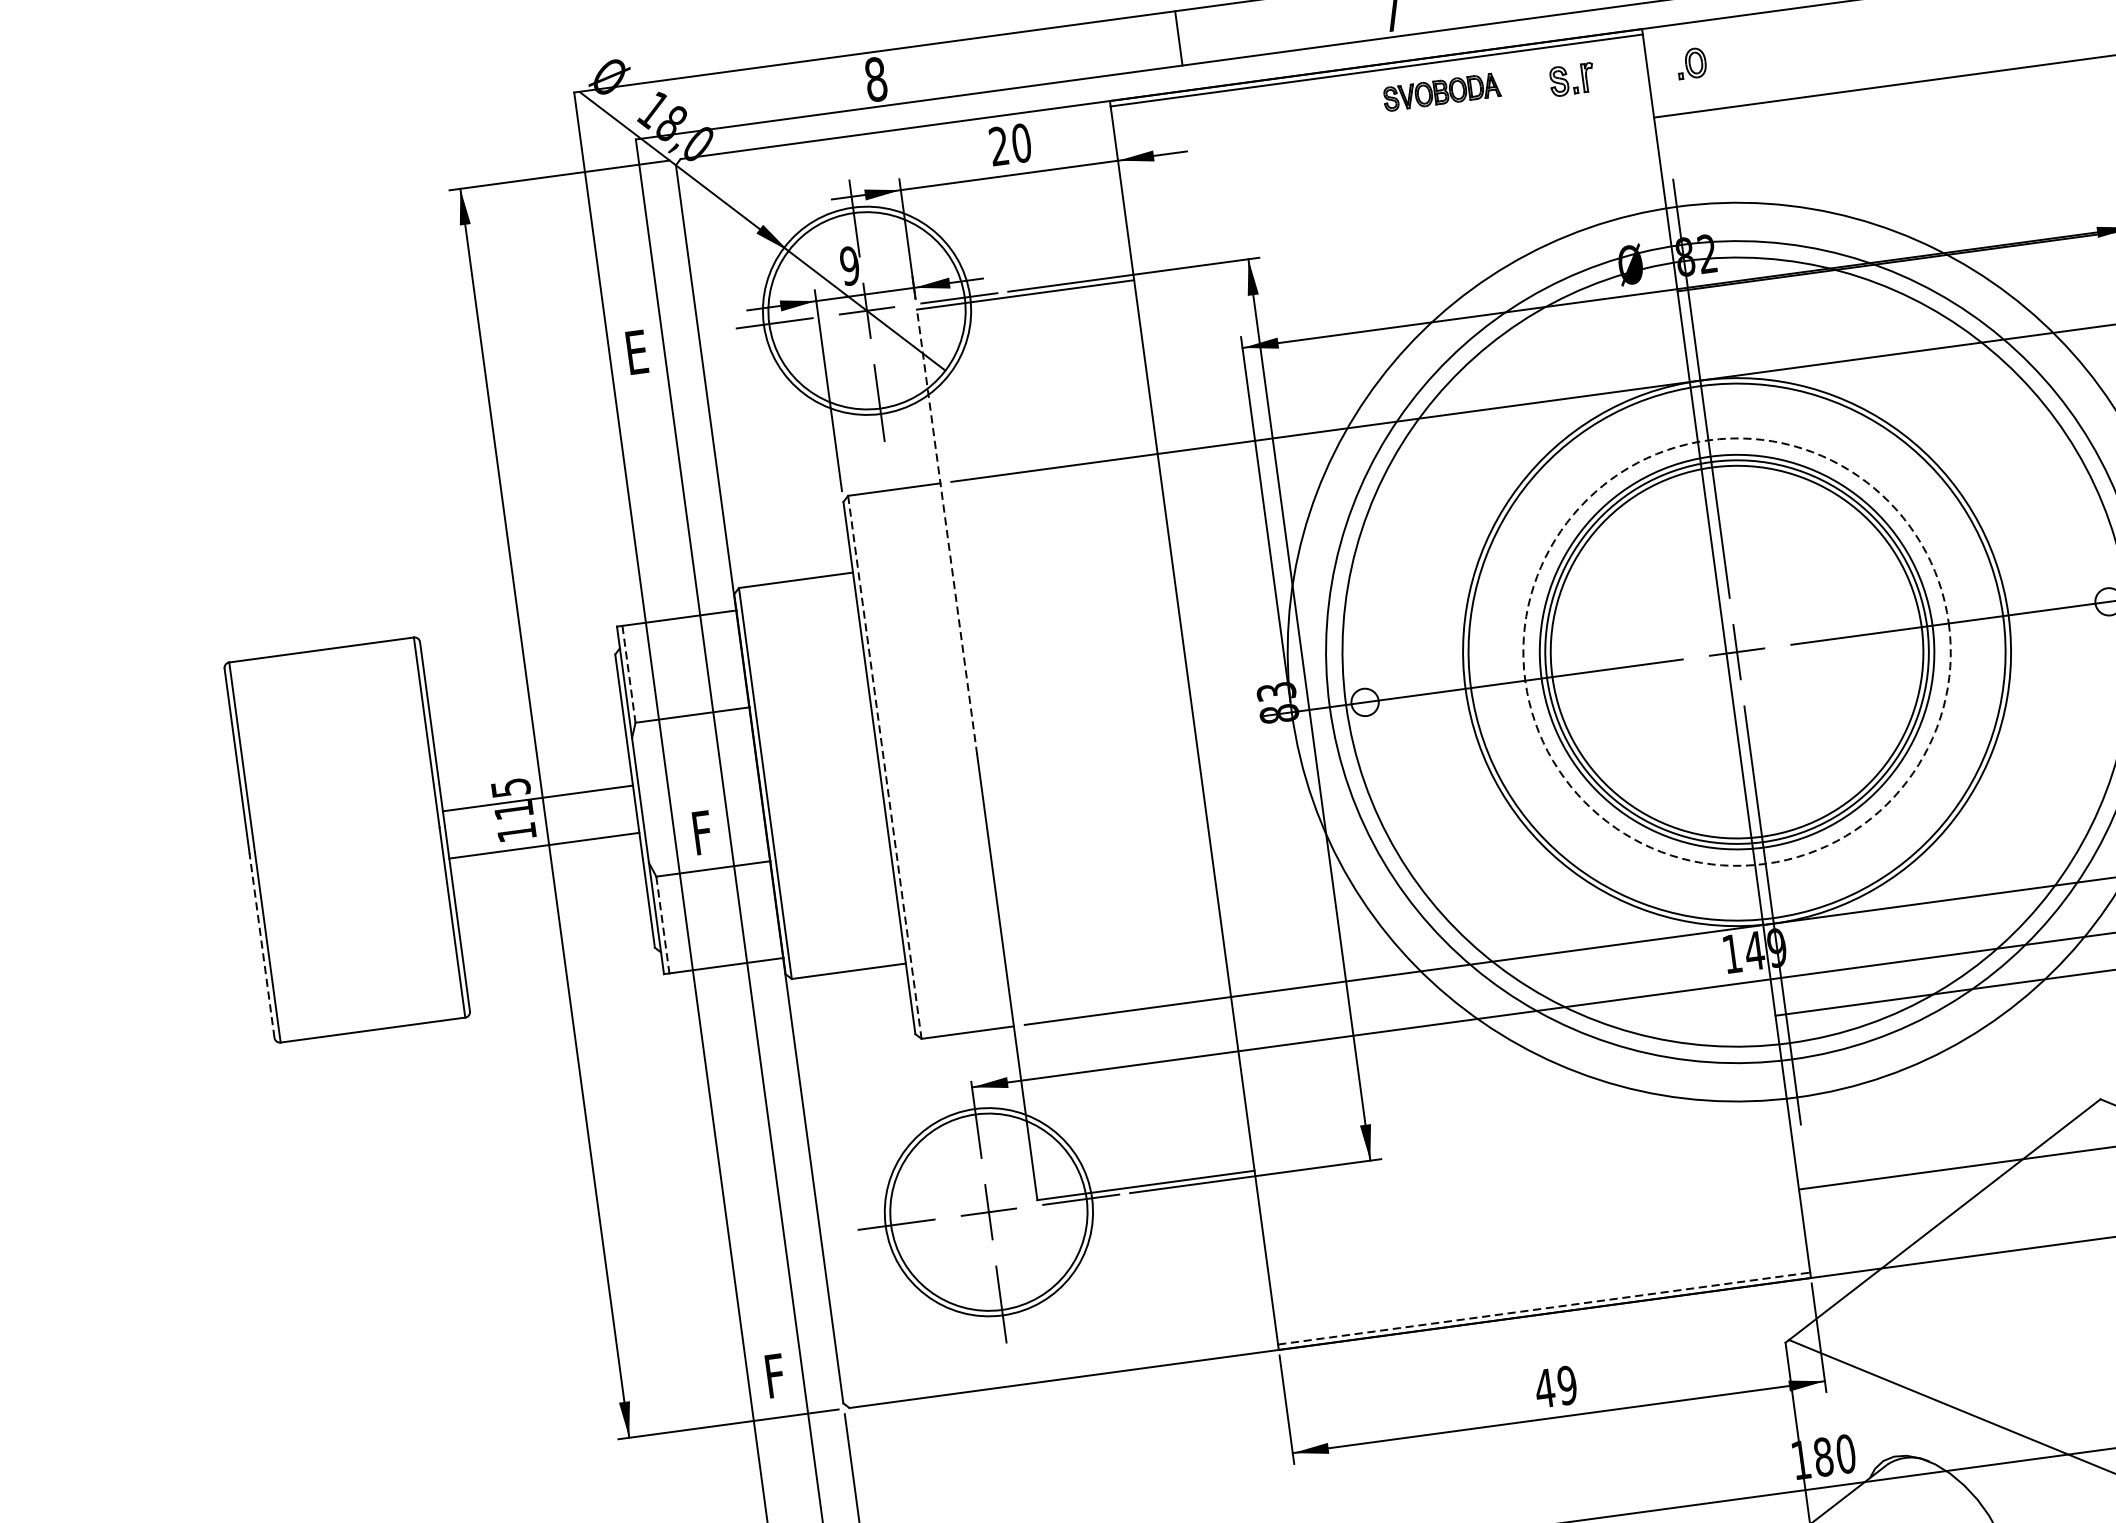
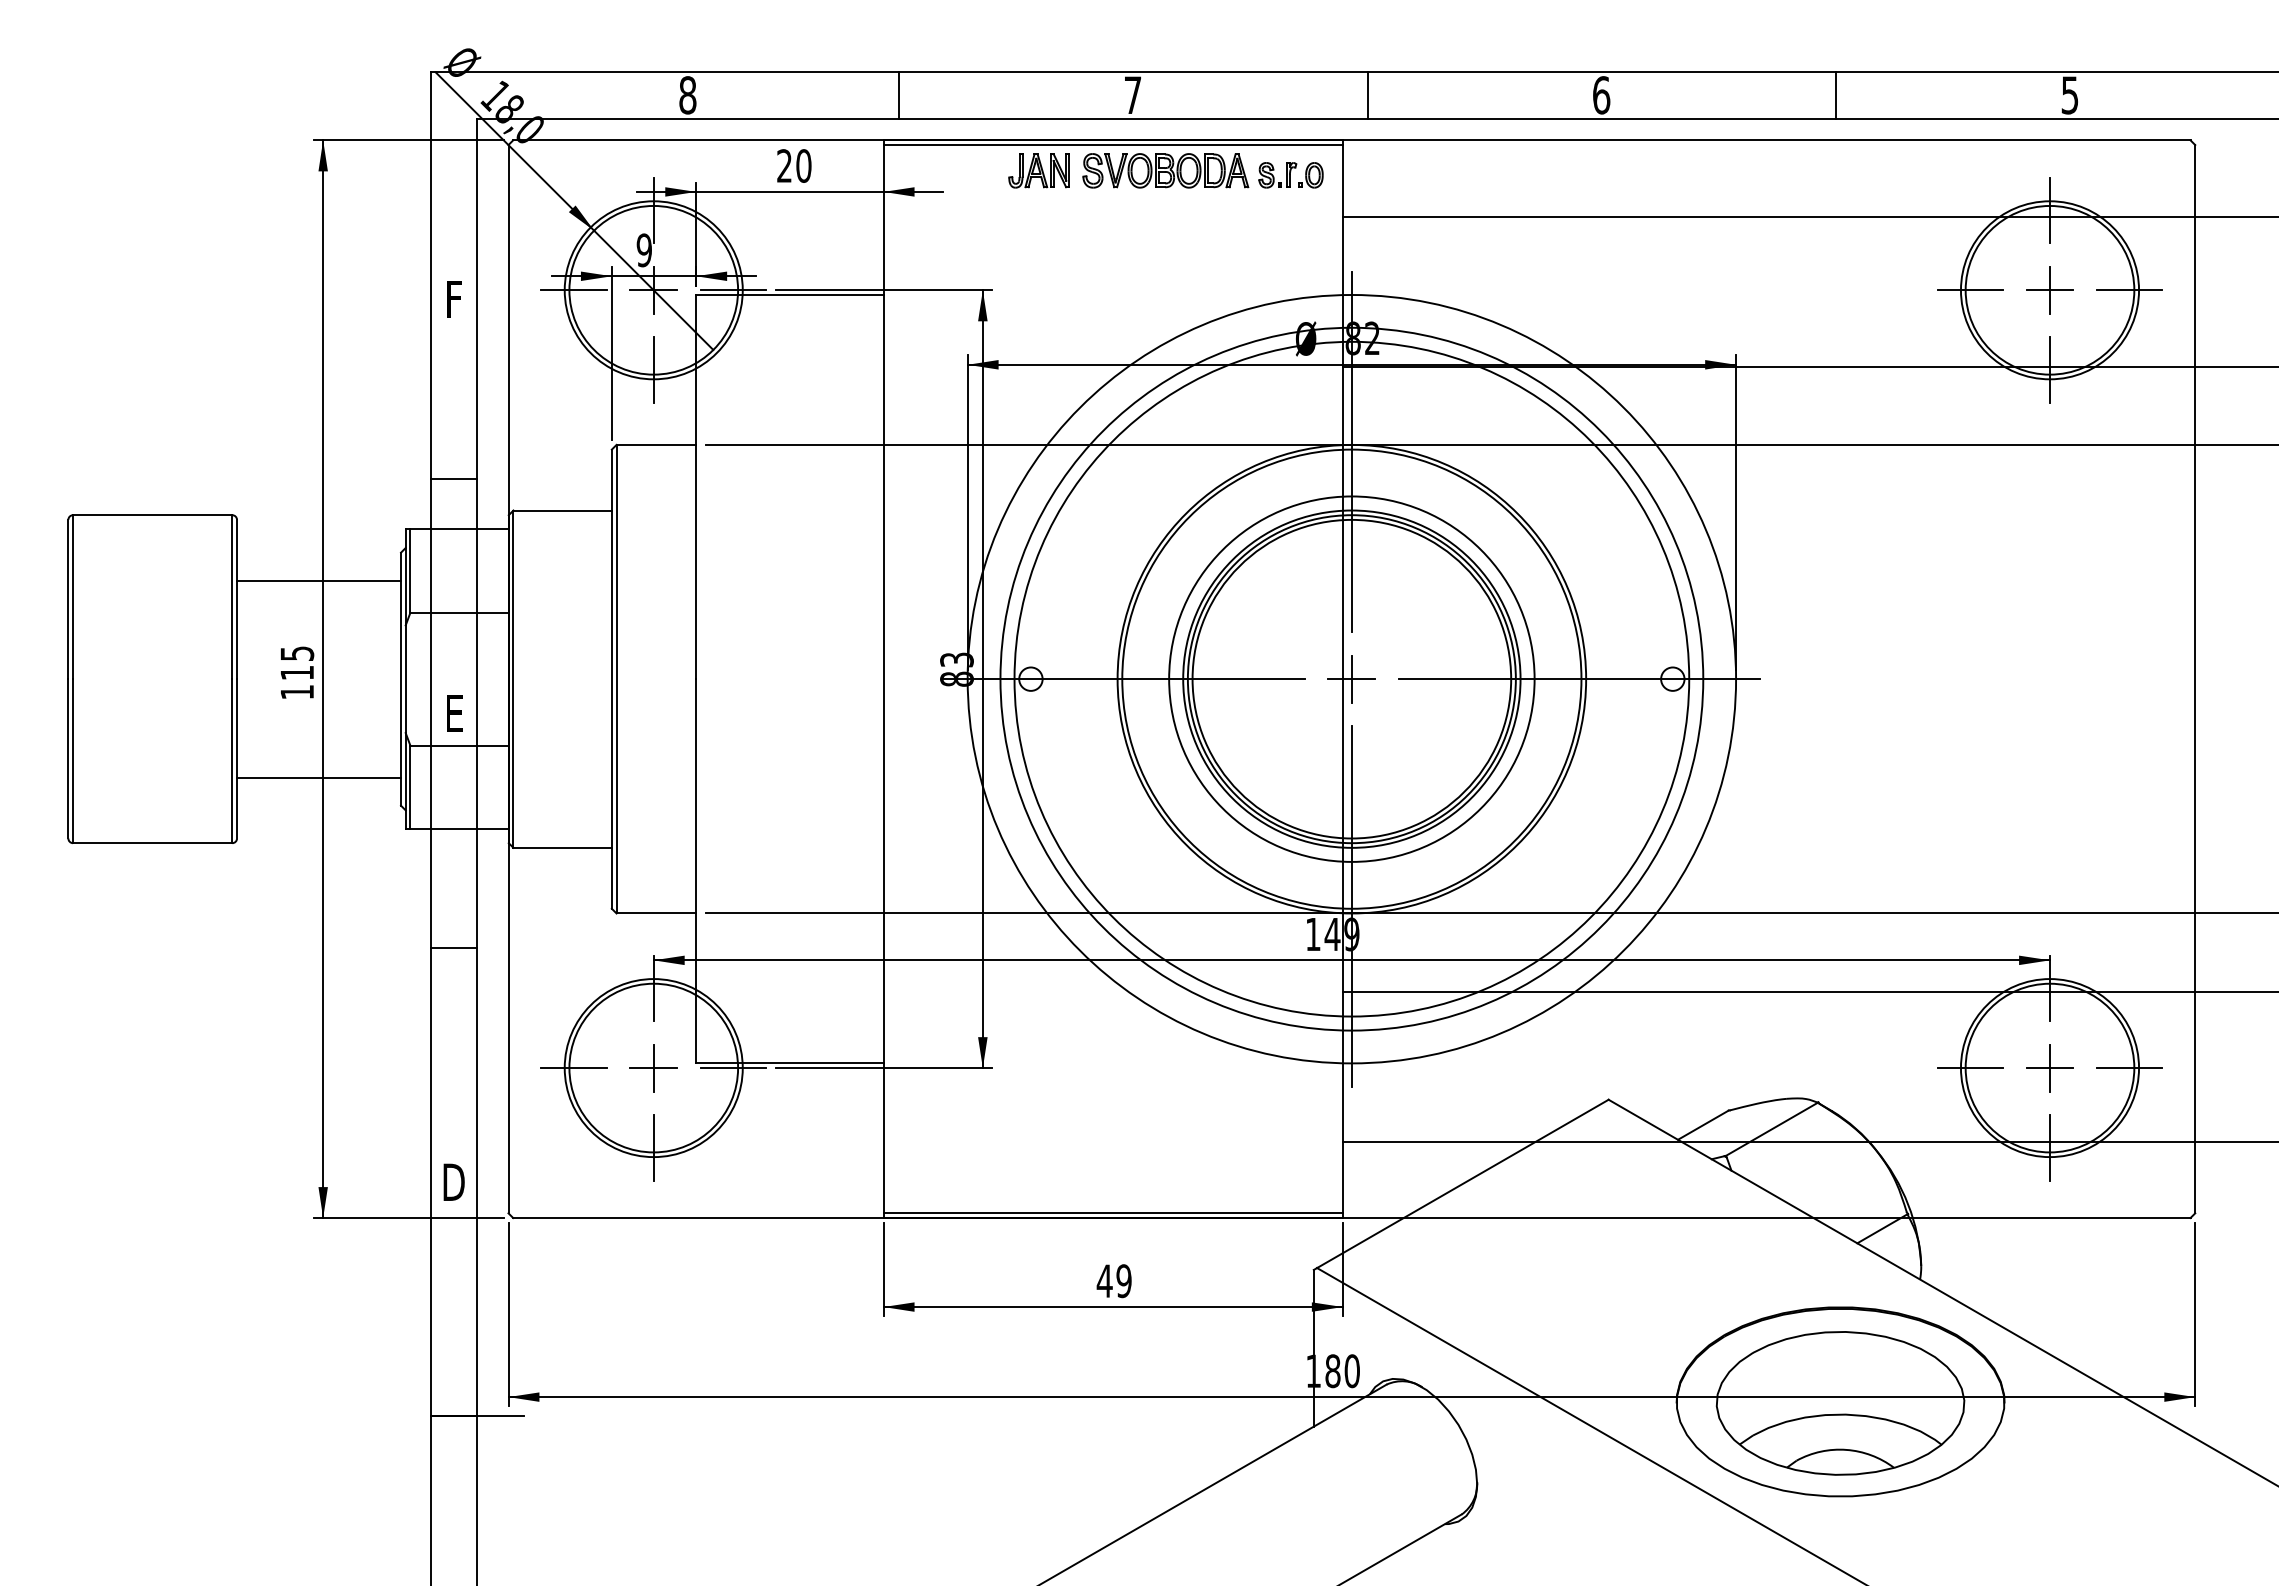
line: (1179, 37) -> (899, 94), moved
part: (1691, 63) -> (1310, 175), moved
part: (1441, 91) -> (1165, 170), size x1.67
part: (1294, 111) -> (1038, 170), added
text: (636, 352) -> (453, 299), E -> F
line: (947, 531) -> (696, 486), dashed -> solid
line: (664, 561) -> (453, 479), added
circle: (1736, 651) -> (1351, 678), dashed -> solid
line: (629, 674) -> (410, 571), dashed -> solid
line: (884, 767) -> (616, 679), dashed -> solid
line: (538, 798) -> (319, 580), moved
text: (702, 832) -> (454, 713), F -> E
line: (544, 845) -> (319, 777), moved
line: (663, 925) -> (410, 787), dashed -> solid
line: (262, 945) -> (68, 758), dashed -> solid
line: (737, 1103) -> (453, 947), added
line: (1544, 1308) -> (1113, 1213), dashed -> solid
text: (774, 1375) -> (453, 1181), F -> D

